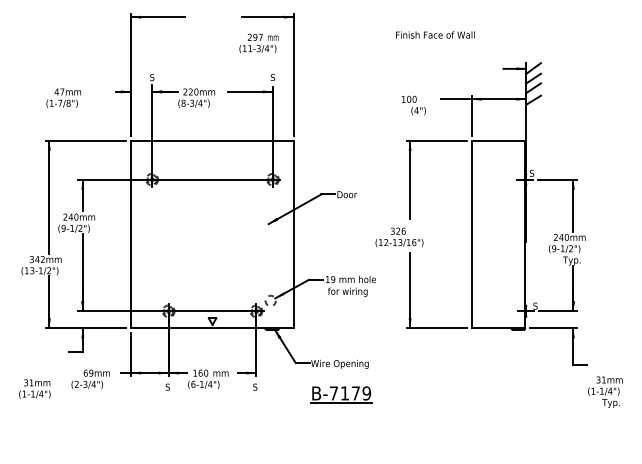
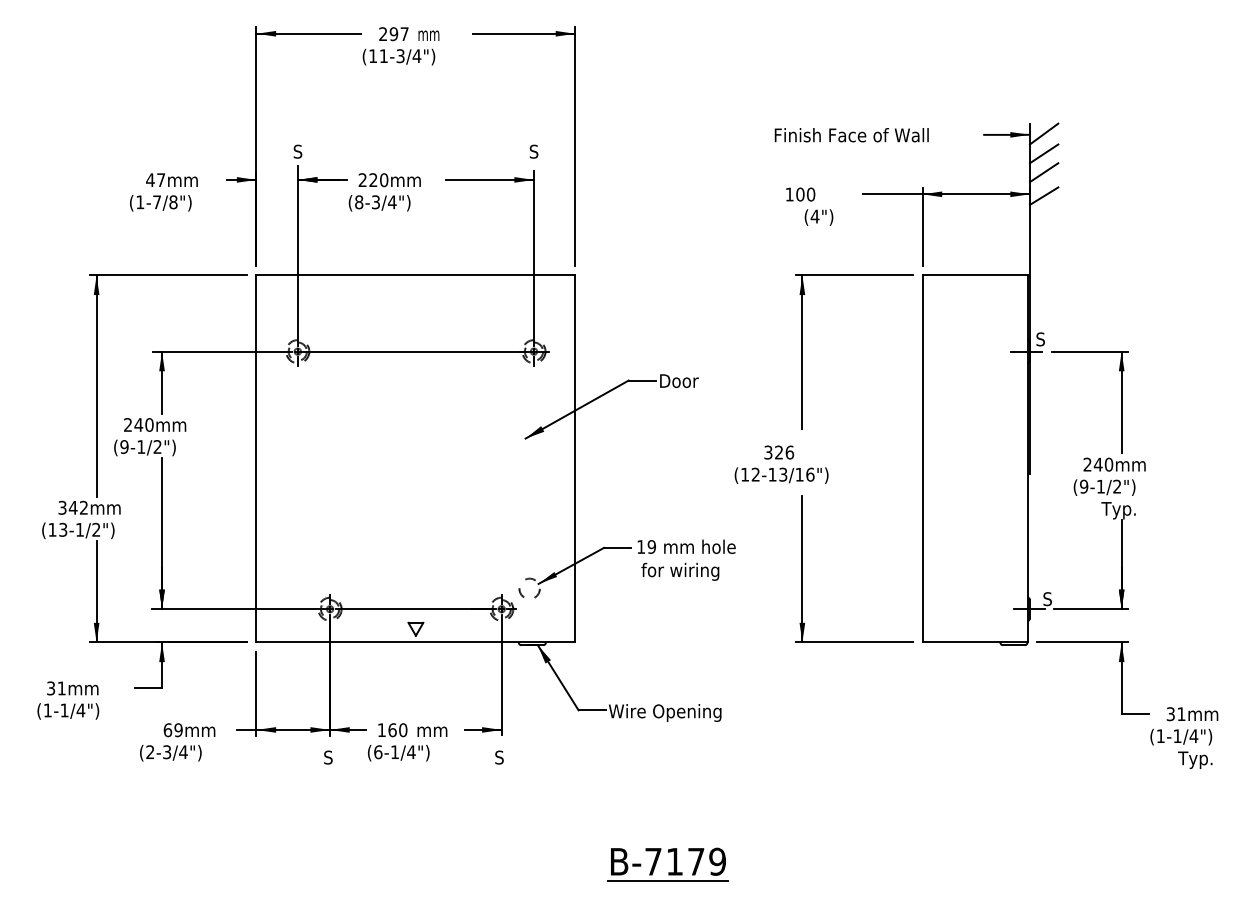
text: (435, 34) -> (851, 134), moved
text: (258, 43) -> (400, 46), moved
text: (63, 97) -> (163, 190), moved
text: (34, 388) -> (67, 699), moved
text: (605, 391) -> (1184, 736), moved
part: (341, 394) -> (668, 863), moved

